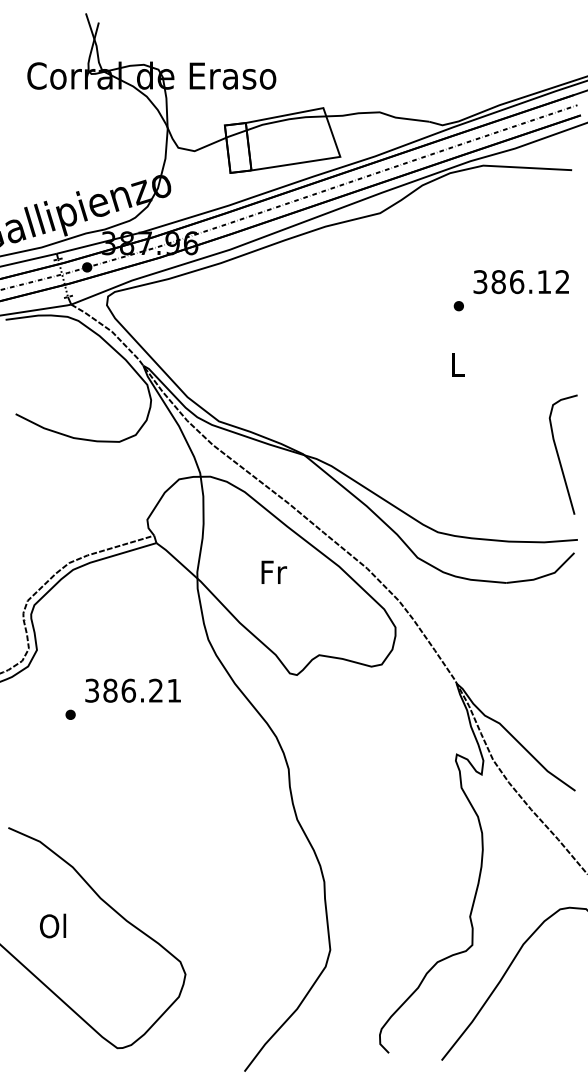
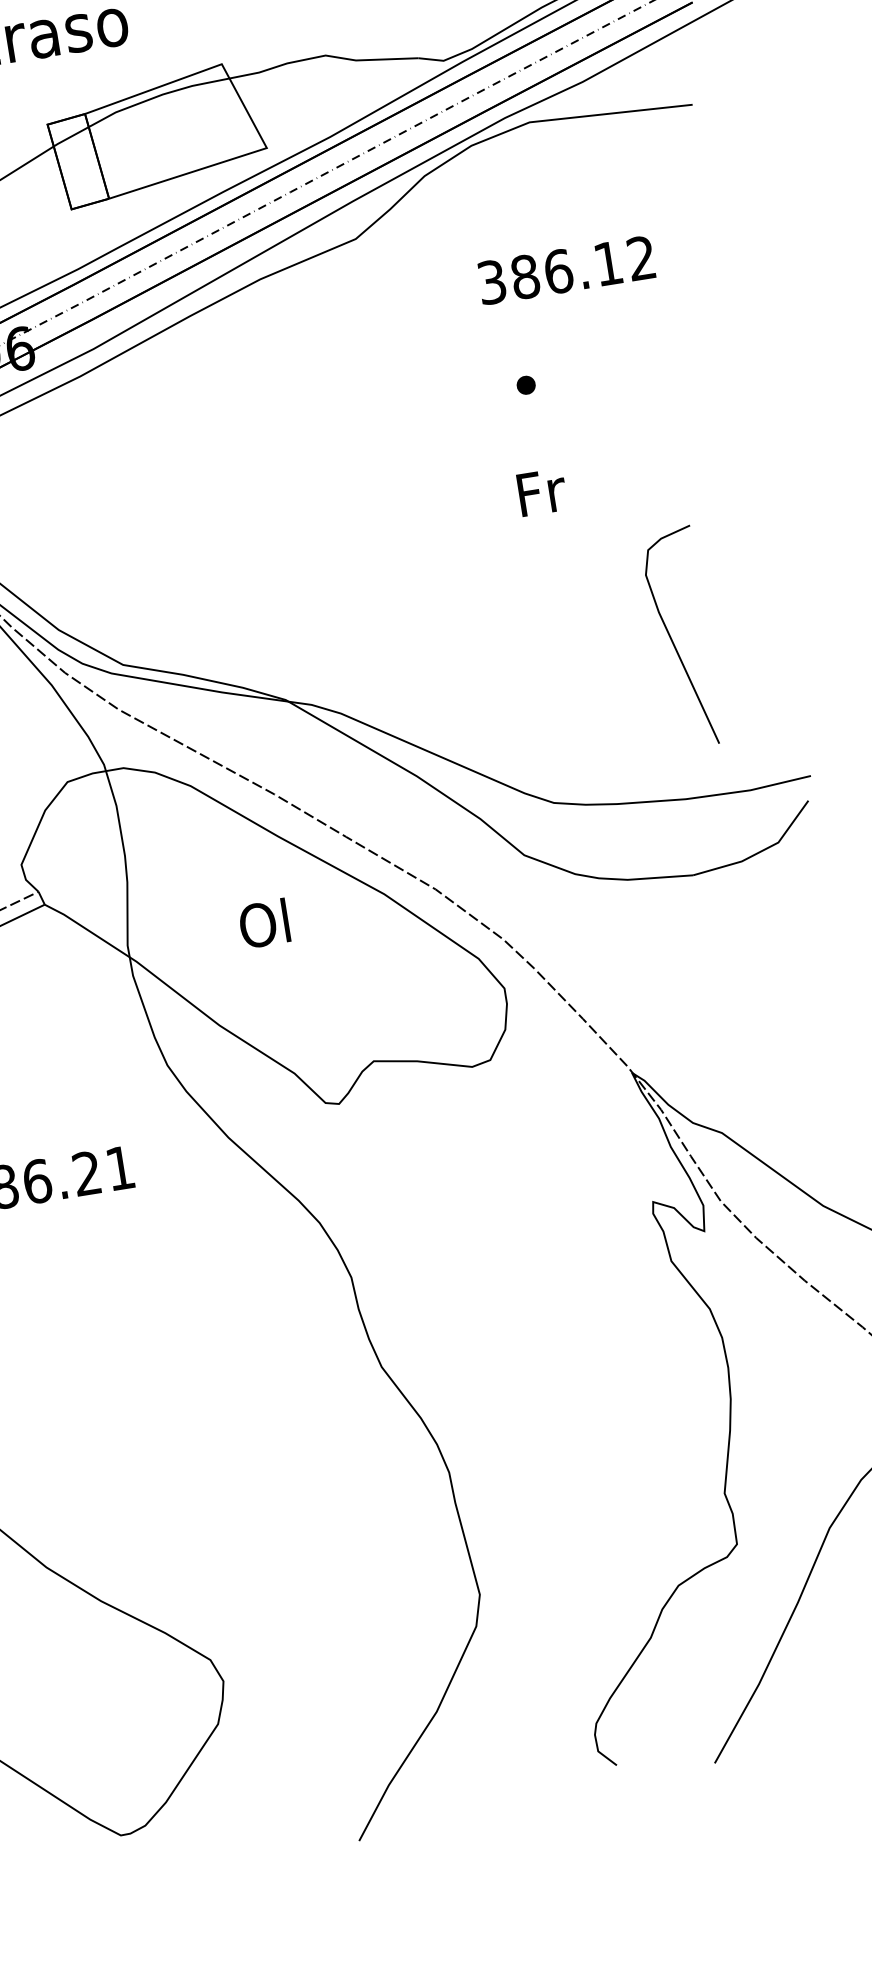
text: (520, 282) -> (565, 271), moved
text: (458, 364) -> (542, 491), L -> Fr
curve: (559, 456) -> (674, 642), moved
text: (273, 571) -> (266, 922), Fr -> Ol

